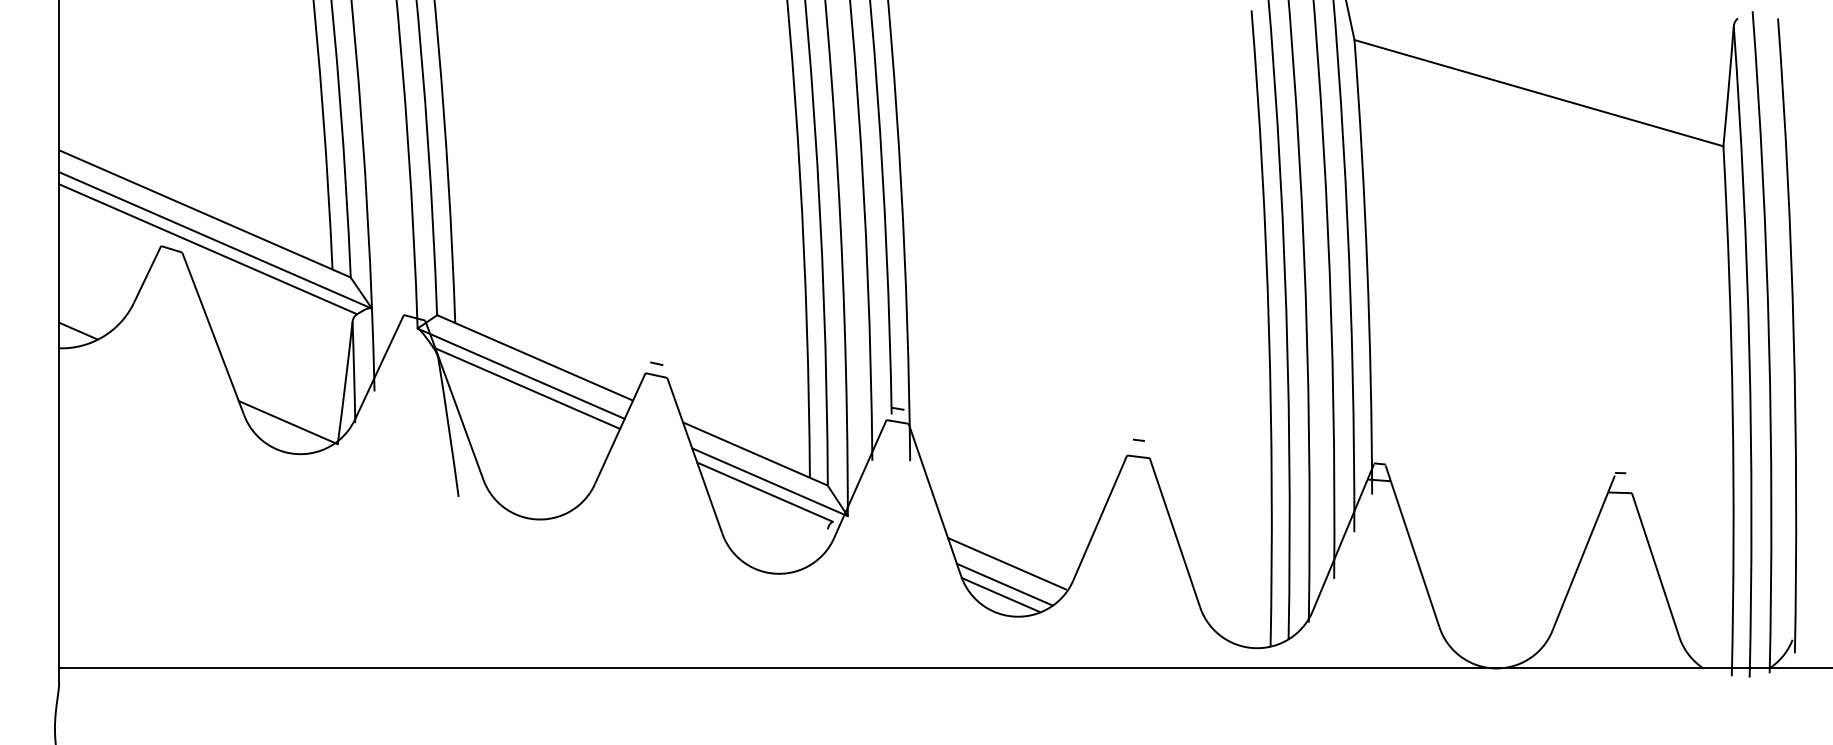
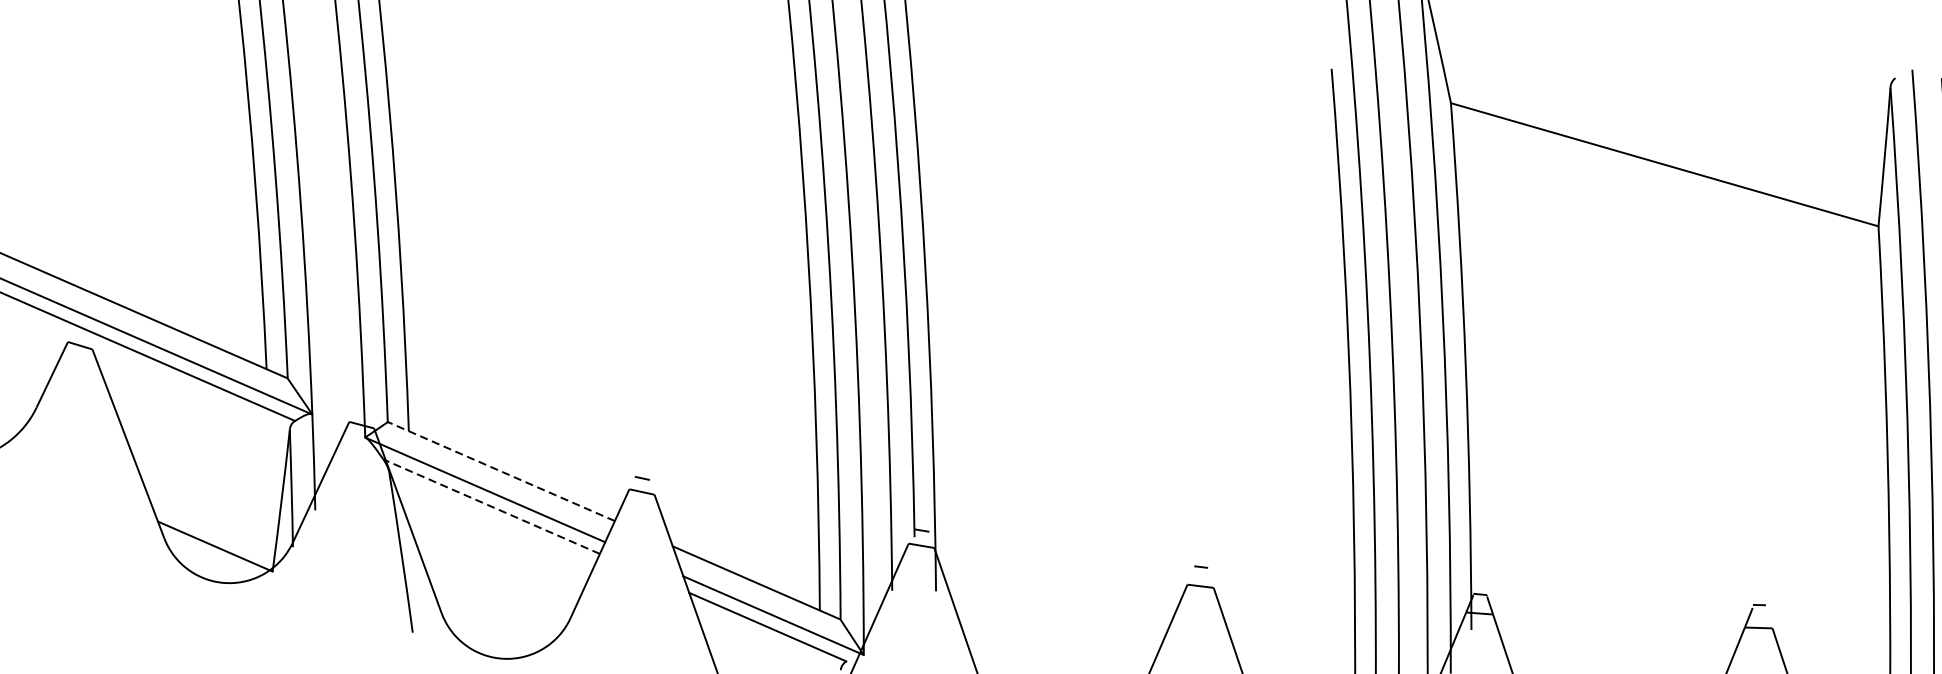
line: (535, 357) -> (501, 471), solid -> dashed
line: (526, 388) -> (491, 507), solid -> dashed

